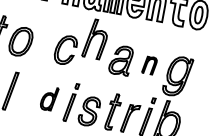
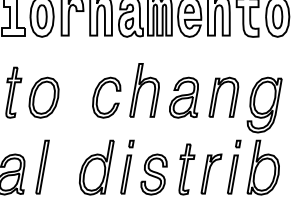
part: (95, 39) -> (144, 90), moved
part: (149, 64) -> (223, 96), size x1.67
part: (49, 98) -> (96, 167), size x1.67

